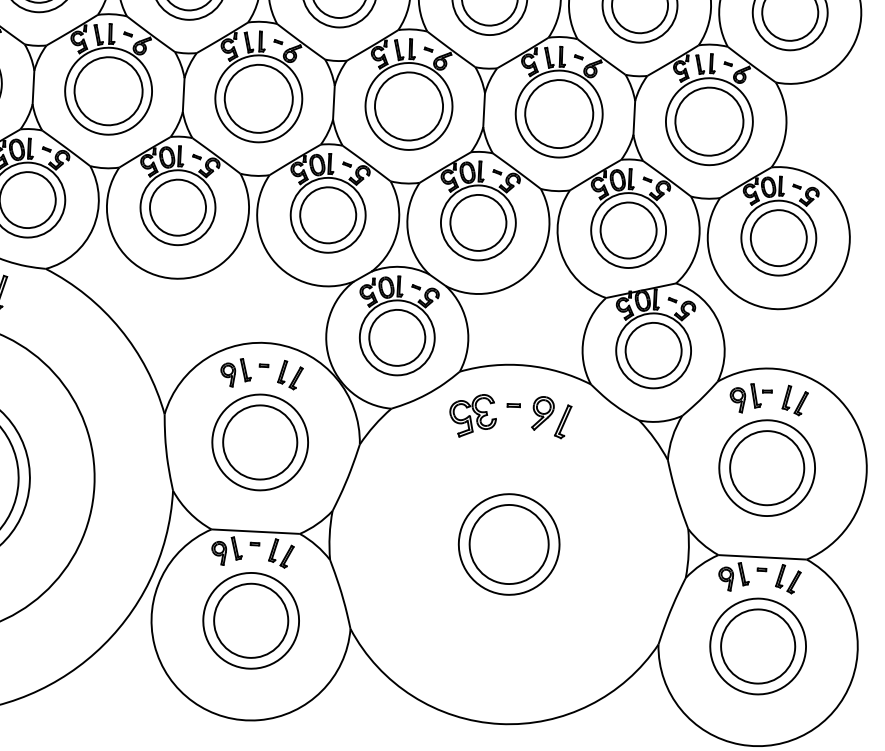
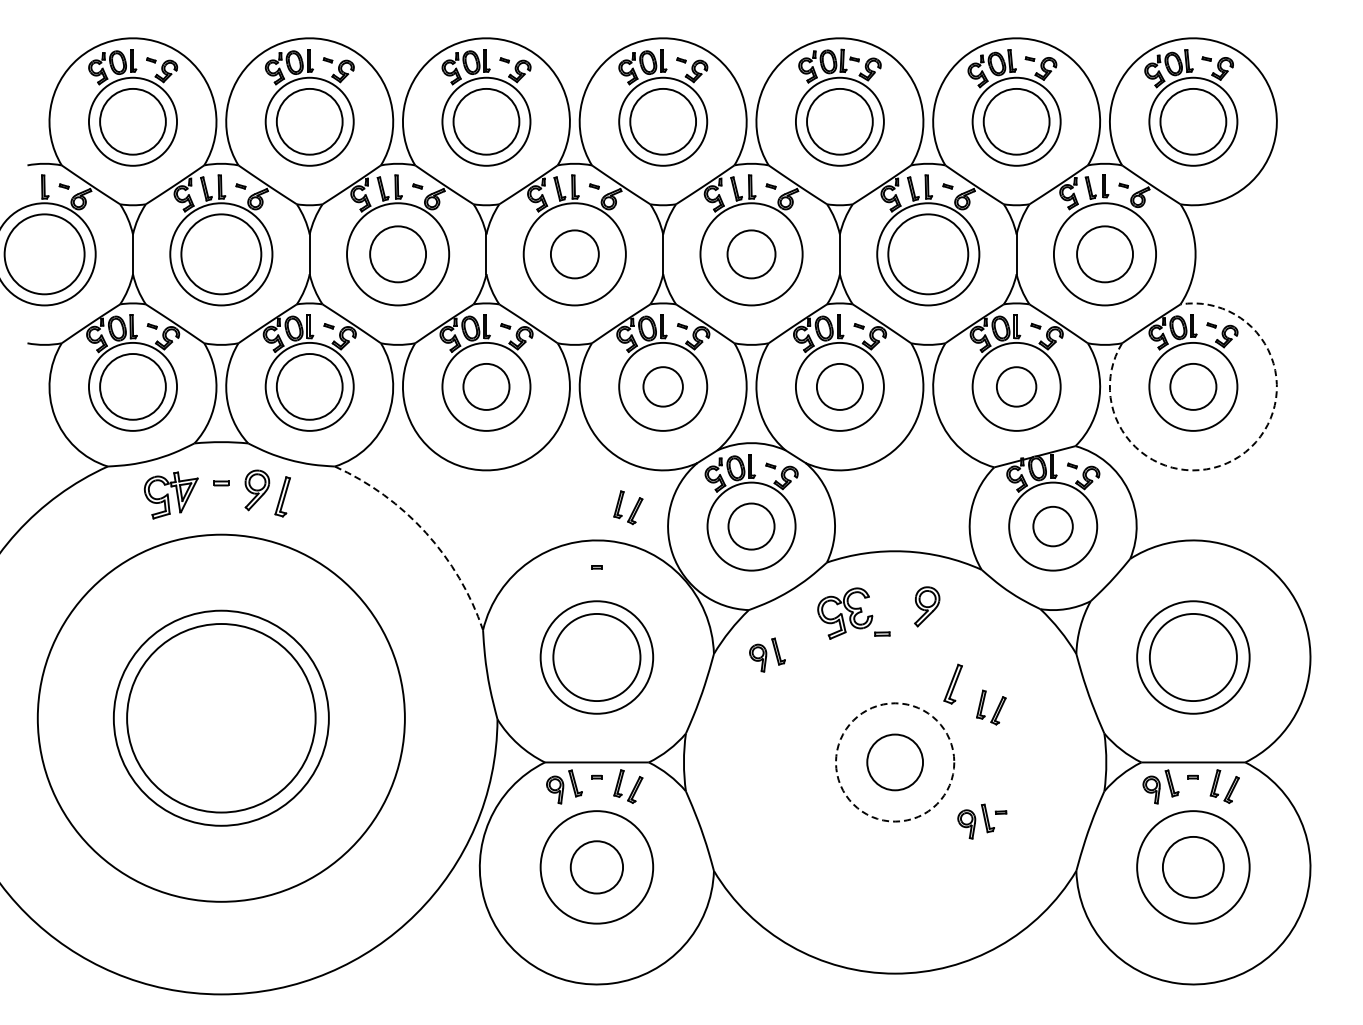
circle: (108, 91) -> (398, 254), size x0.7
circle: (258, 98) -> (574, 254), size x0.6
circle: (408, 106) -> (751, 254), size x0.6
circle: (709, 121) -> (1105, 254), size x0.7
circle: (178, 207) -> (486, 386), size x0.7
circle: (328, 215) -> (663, 386), size x0.6
circle: (478, 222) -> (839, 386), size x0.7
circle: (628, 230) -> (1016, 386), size x0.6
circle: (778, 237) -> (1193, 386), size x0.7
arc: (815, 299) -> (1239, 456), solid -> dashed
arc: (120, 328) -> (426, 532), solid -> dashed
circle: (397, 337) -> (751, 526), size x0.7
circle: (653, 350) -> (1052, 526), size x0.6
part: (236, 372) -> (767, 654), moved
part: (290, 374) -> (628, 507), moved
part: (751, 398) -> (982, 821), moved
part: (795, 400) -> (991, 707), moved
part: (513, 405) -> (882, 633), moved
part: (562, 421) -> (952, 683), moved
circle: (508, 544) -> (894, 762), size x0.6
circle: (508, 544) -> (894, 762), solid -> dashed
circle: (250, 620) -> (596, 866), size x0.6
circle: (757, 645) -> (1192, 866), size x0.7

